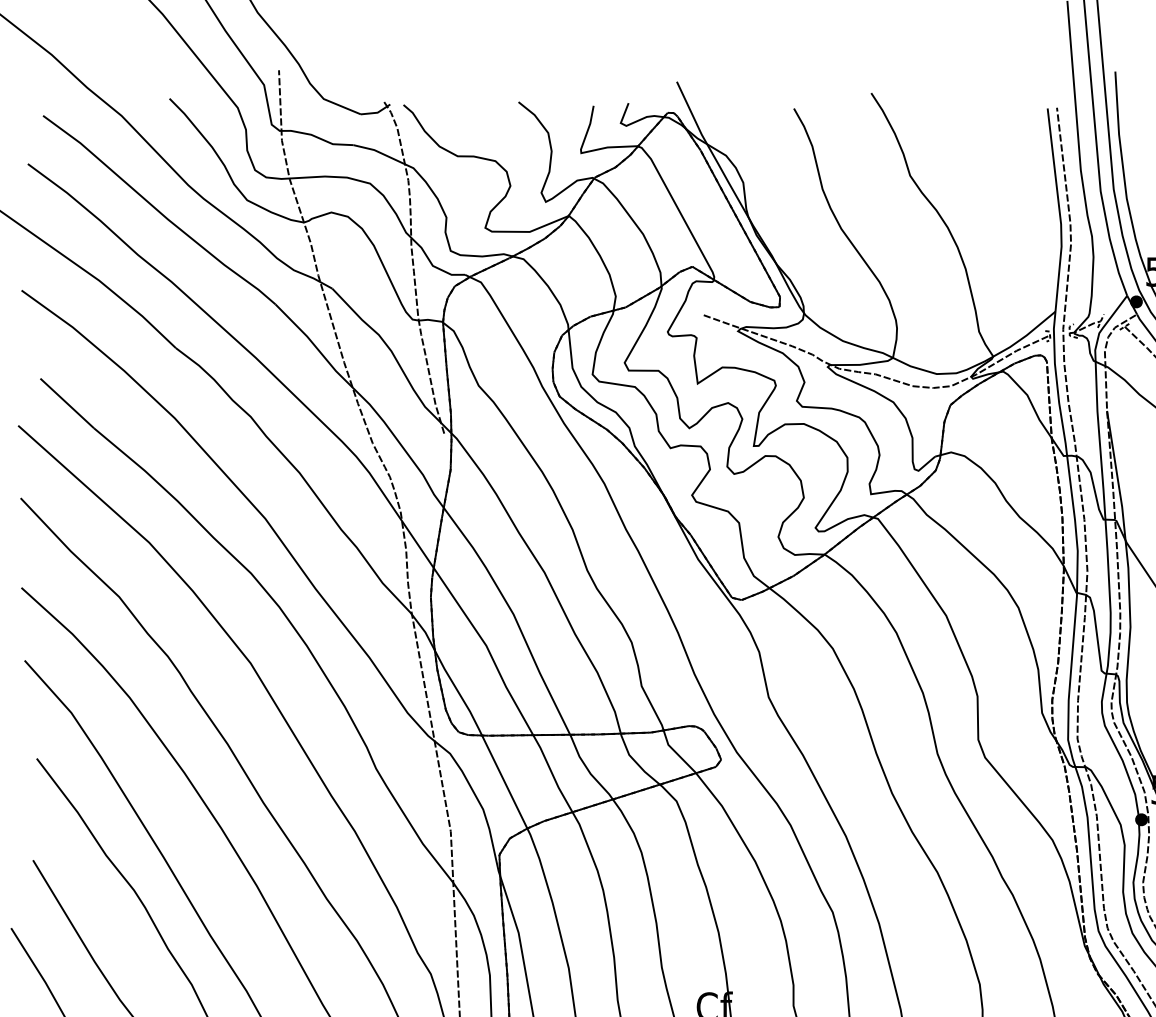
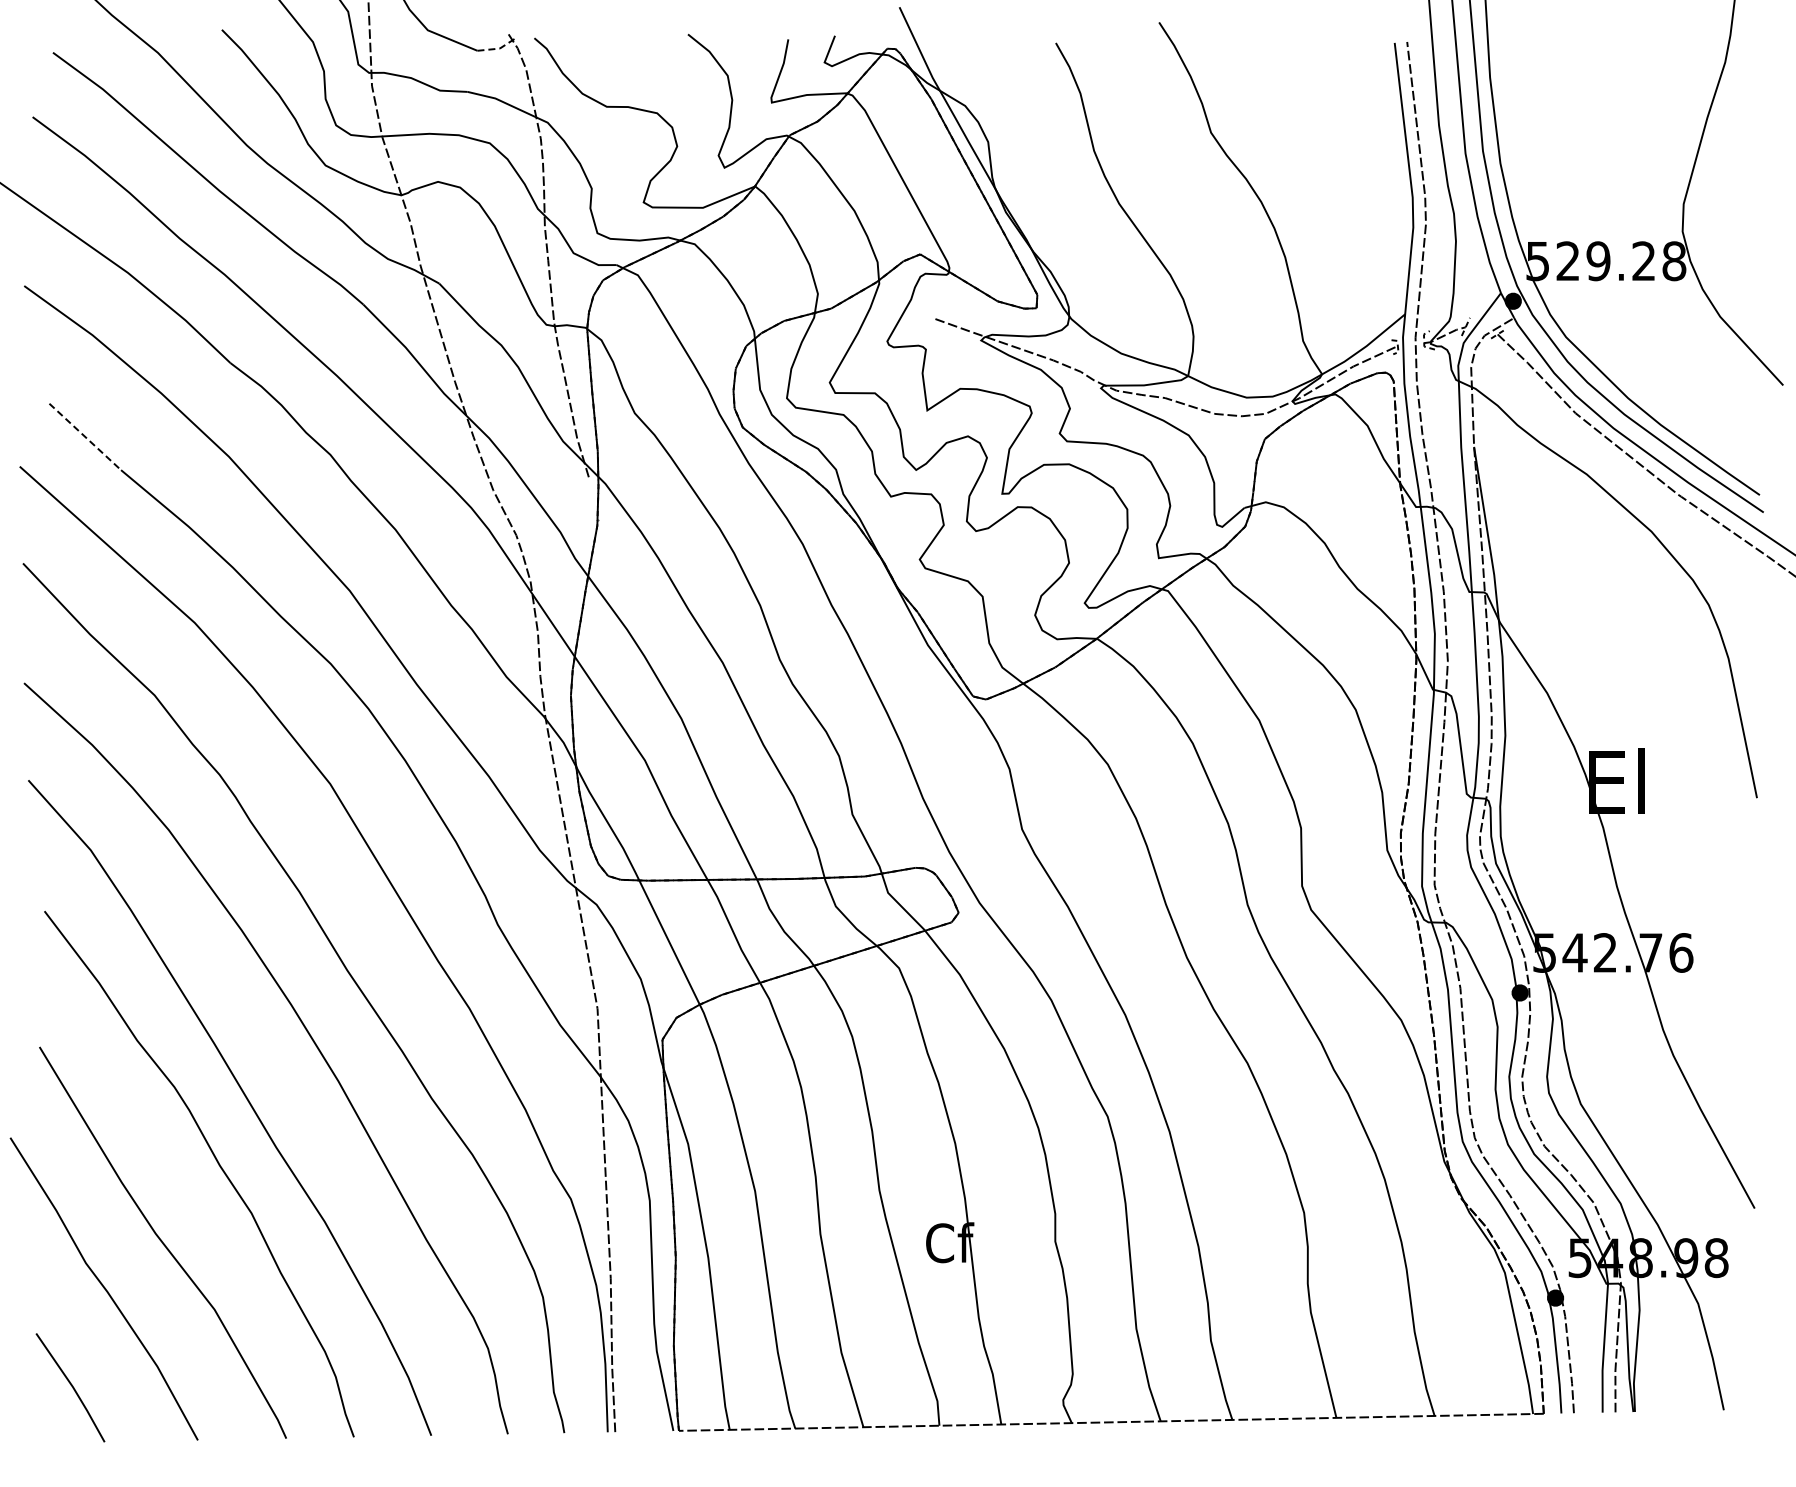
line: (377, 112) -> (499, 48), solid -> dashed
line: (67, 403) -> (85, 436), solid -> dashed

